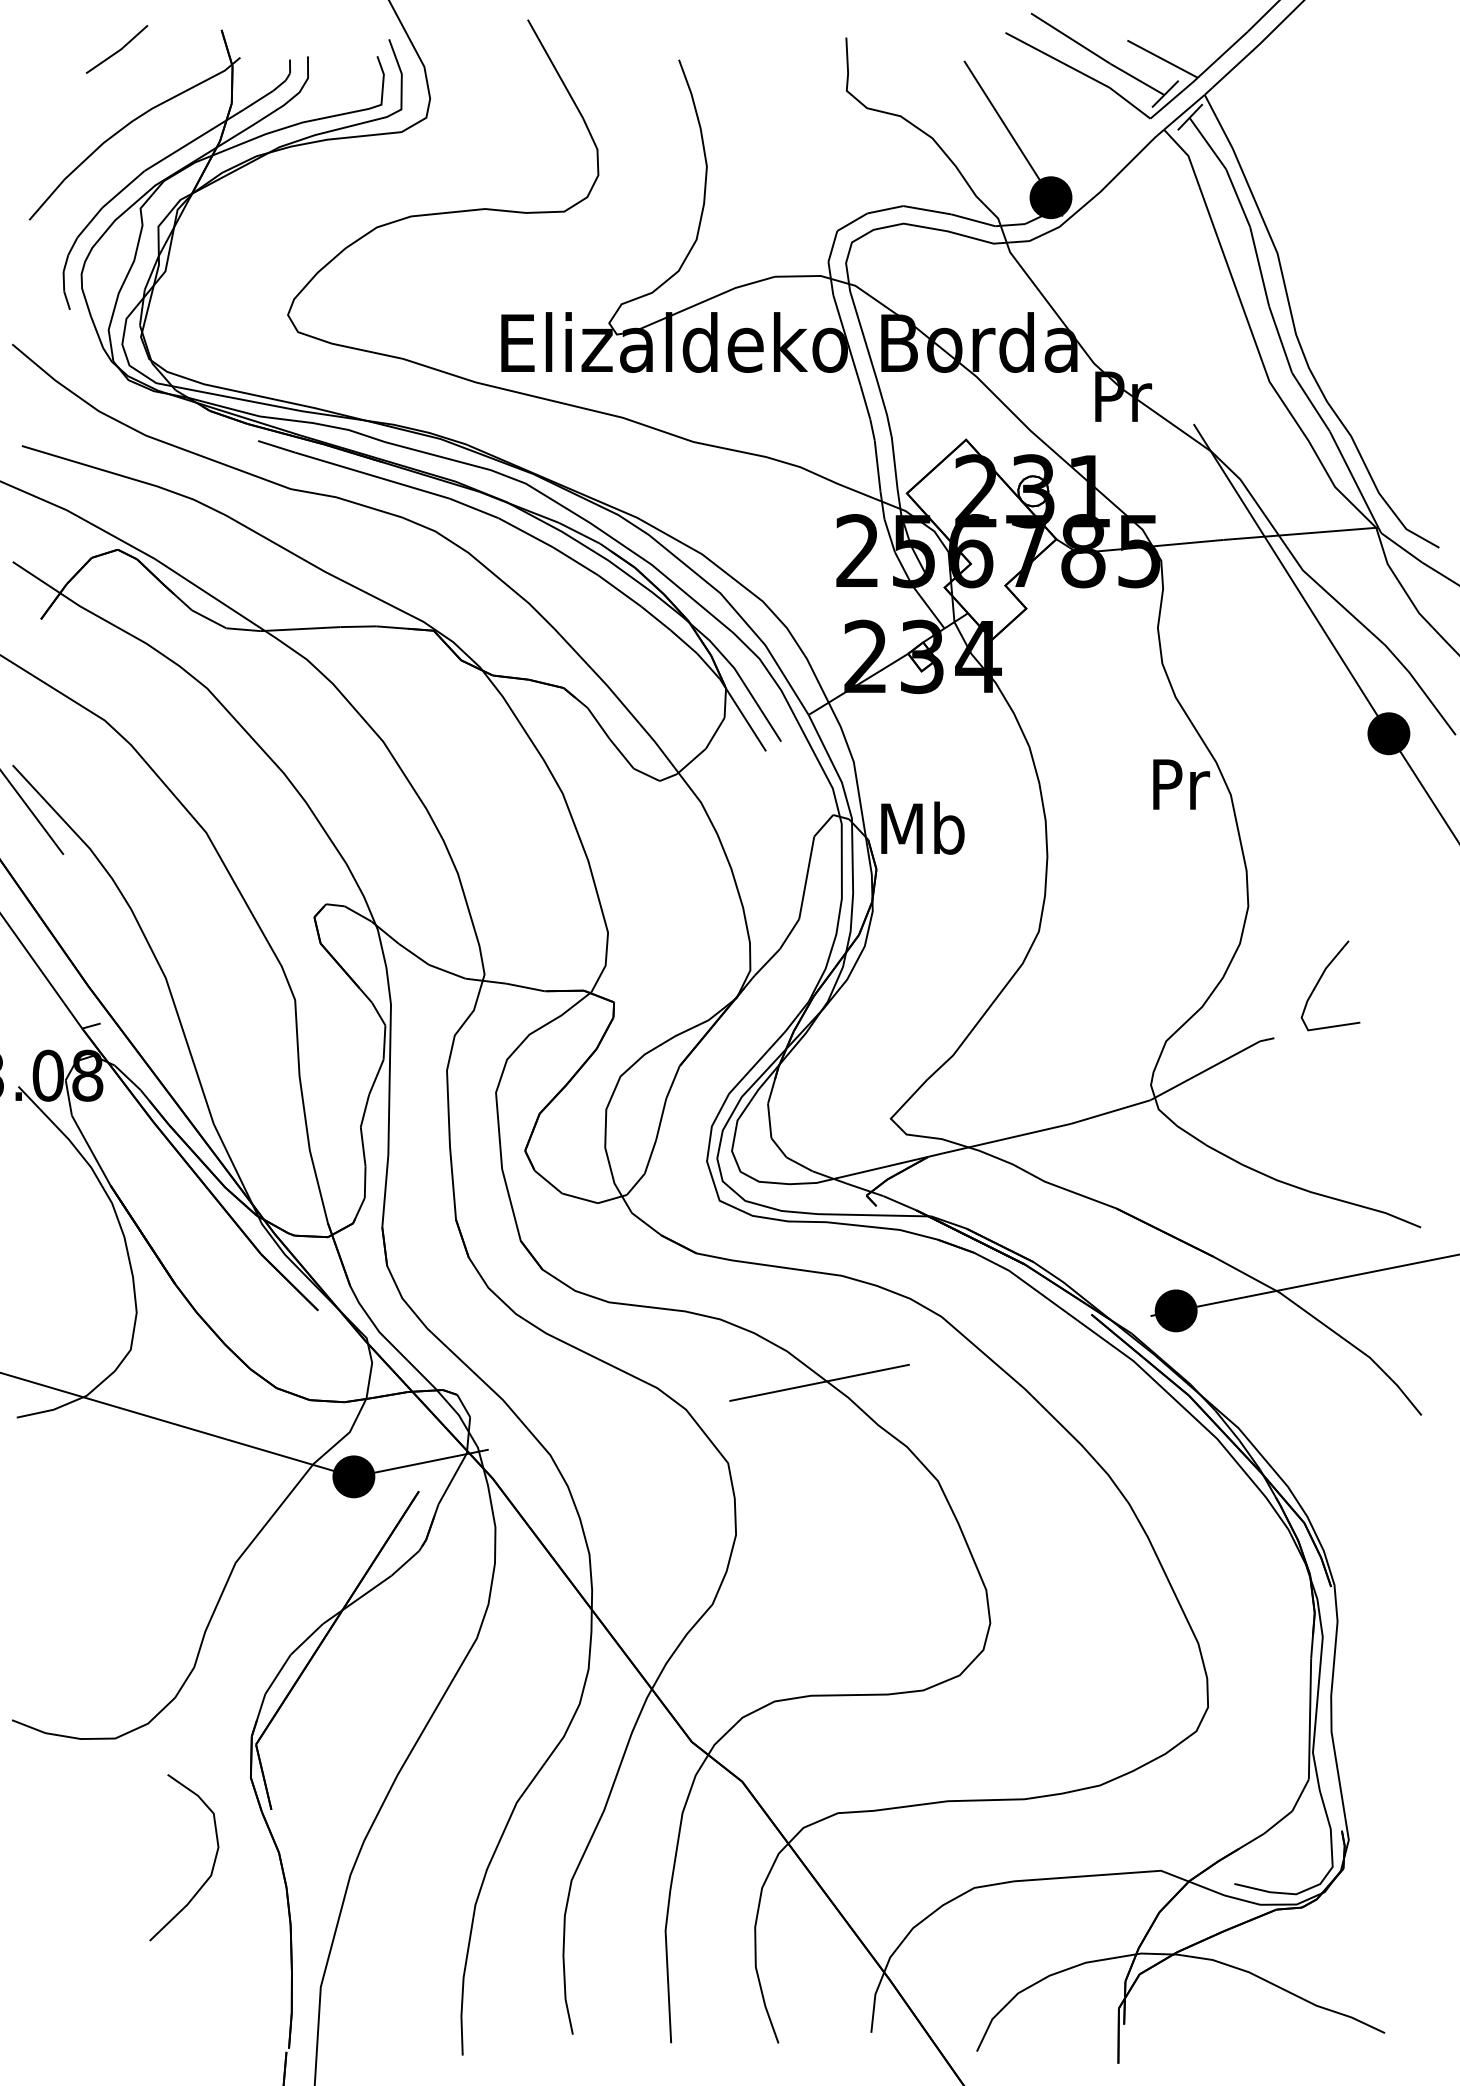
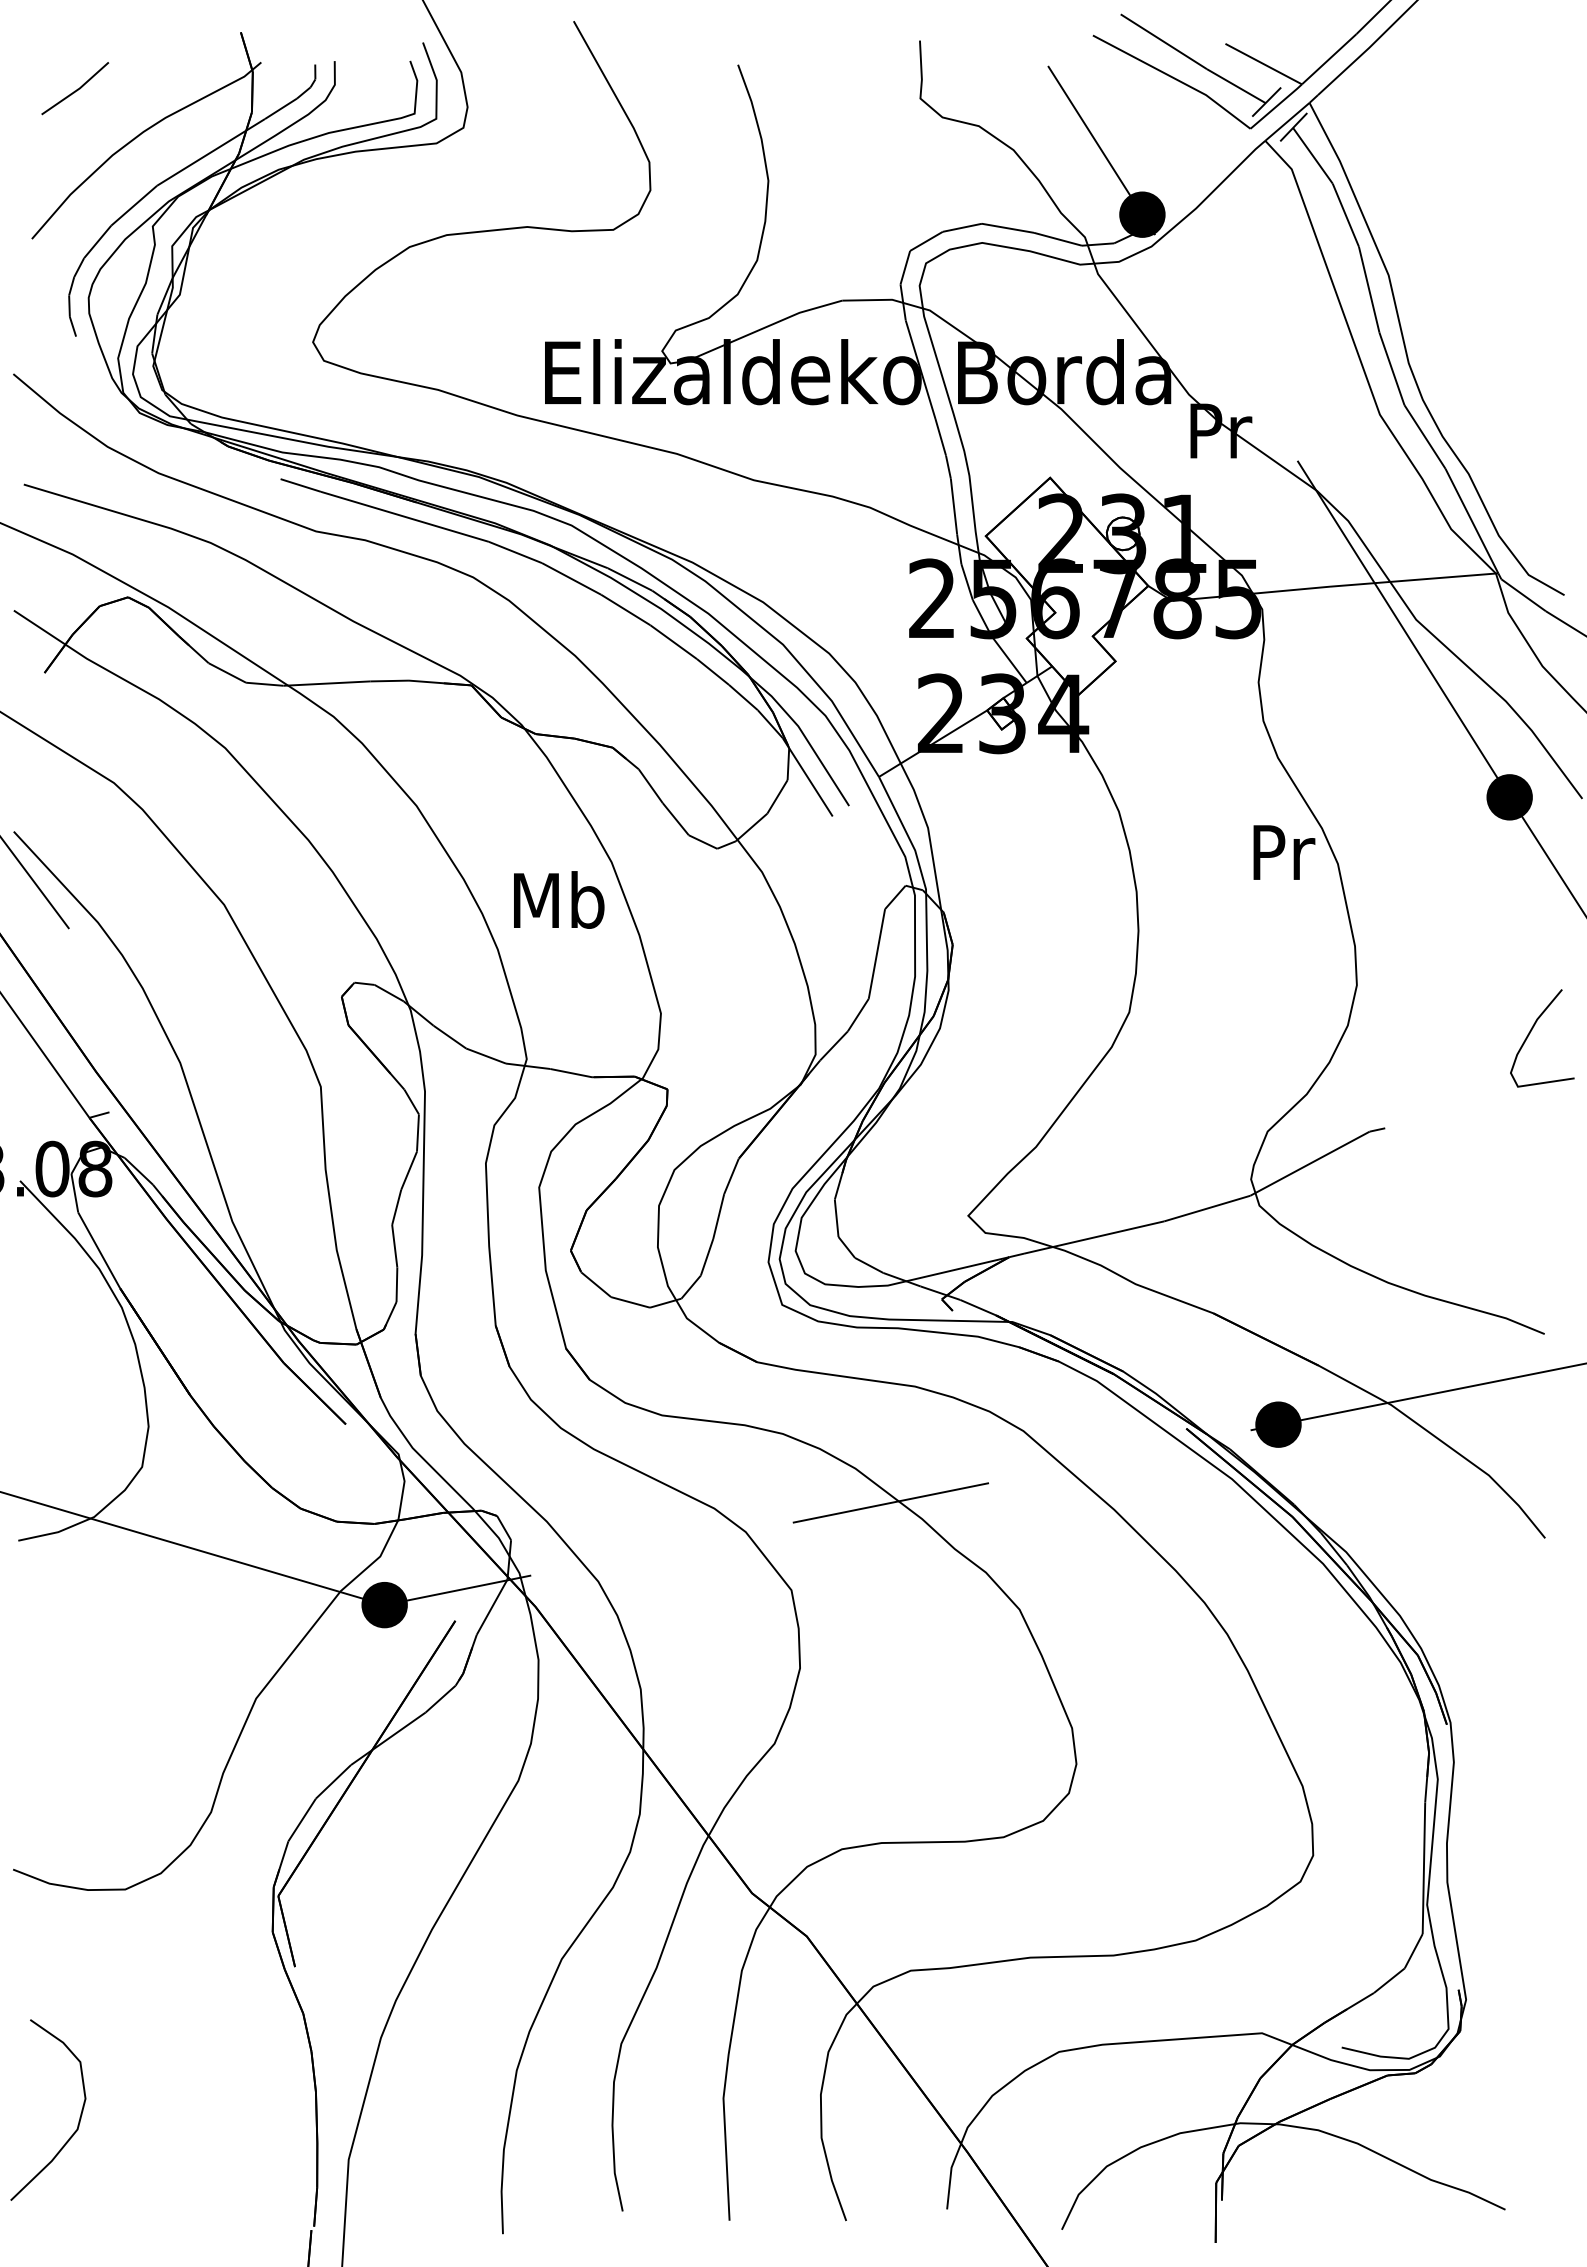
line: (118, 50) -> (76, 89), moved
text: (923, 827) -> (559, 899), moved
curve: (1321, 978) -> (1532, 1030), moved
curve: (212, 1864) -> (79, 2117), moved

